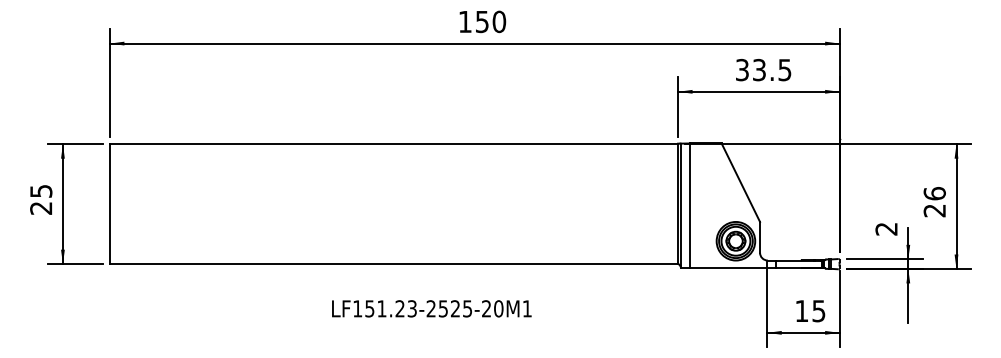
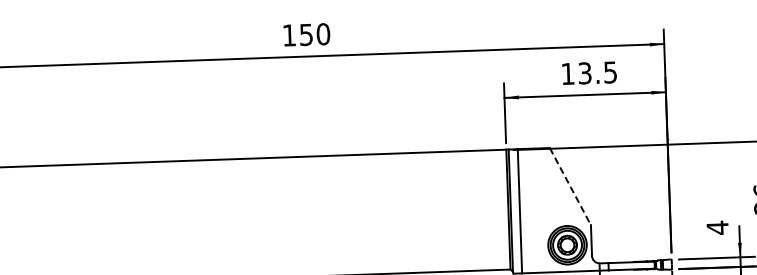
text: (742, 69) -> (568, 73), 33.5 -> 13.5
line: (740, 182) -> (570, 186), solid -> dashed
text: (886, 229) -> (717, 228), 2 -> 4

